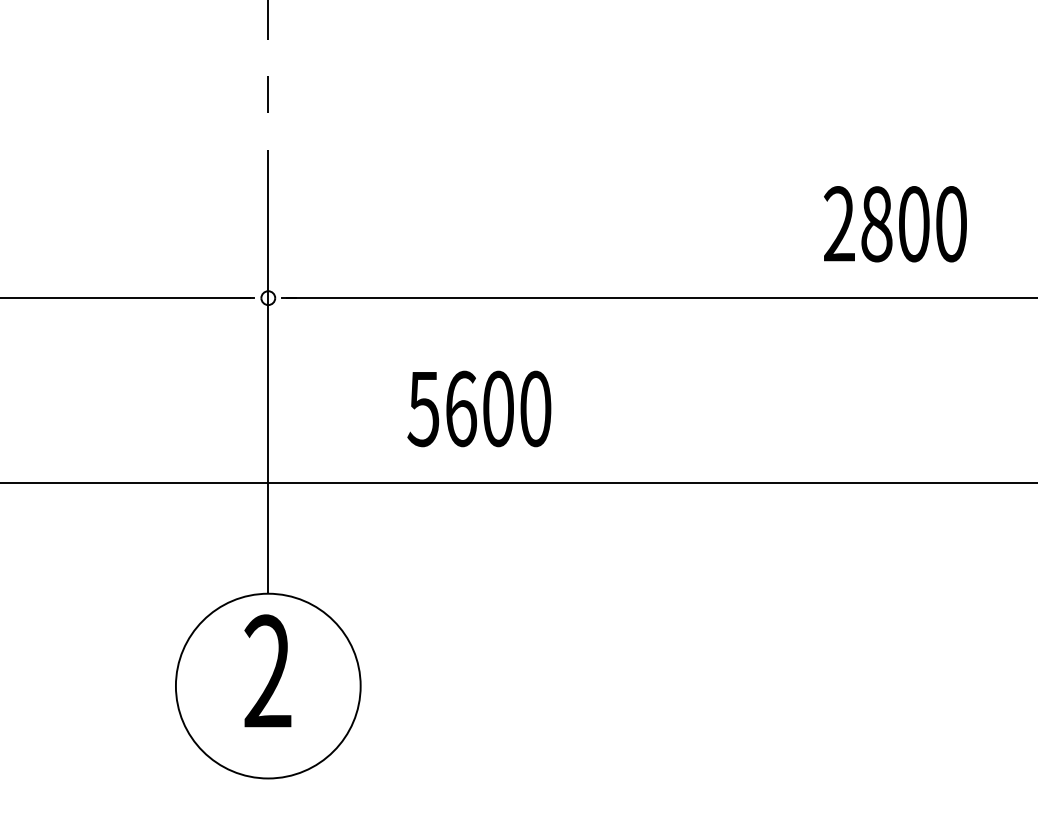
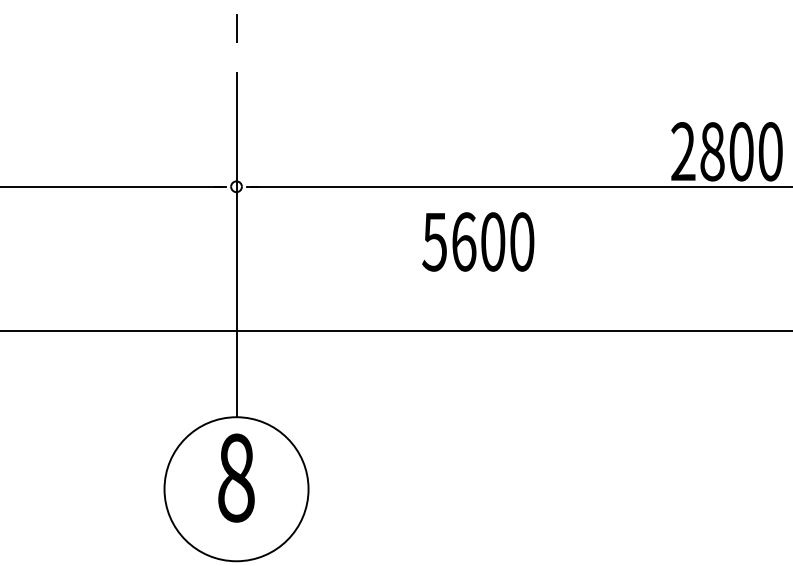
text: (895, 224) -> (727, 151), moved
text: (479, 408) -> (478, 241), moved
text: (267, 671) -> (235, 477), 2 -> 8

